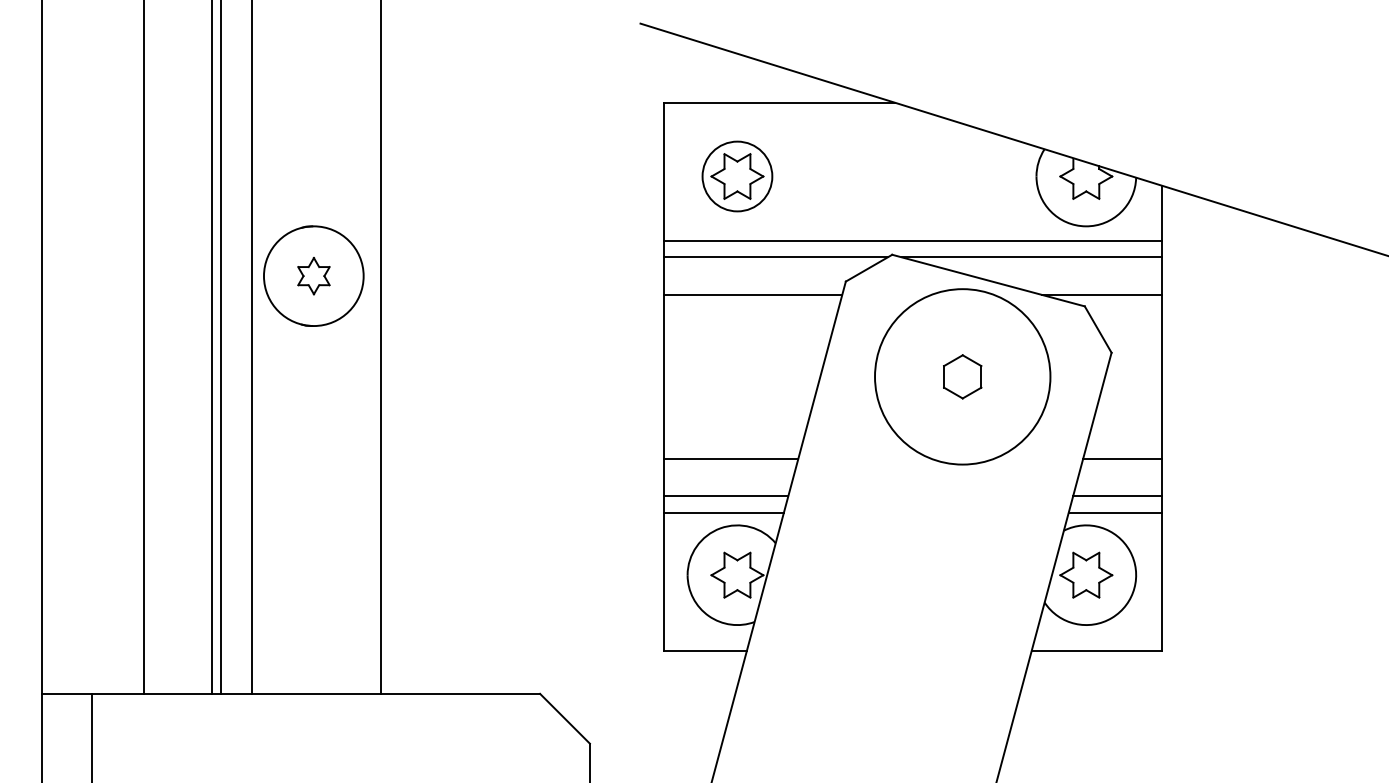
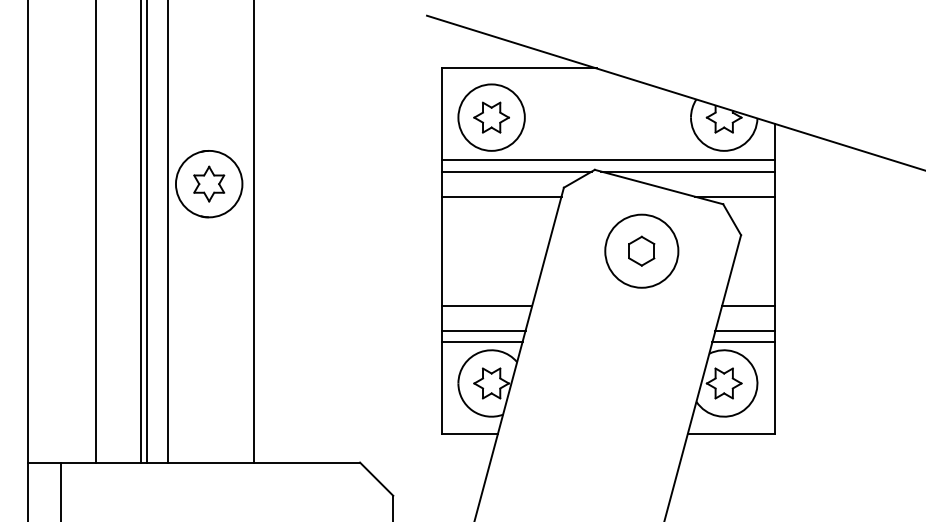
circle: (737, 176) -> (491, 117), size x1.43
part: (314, 275) -> (209, 183), size x1.43
circle: (962, 375) -> (641, 250), size x0.62

